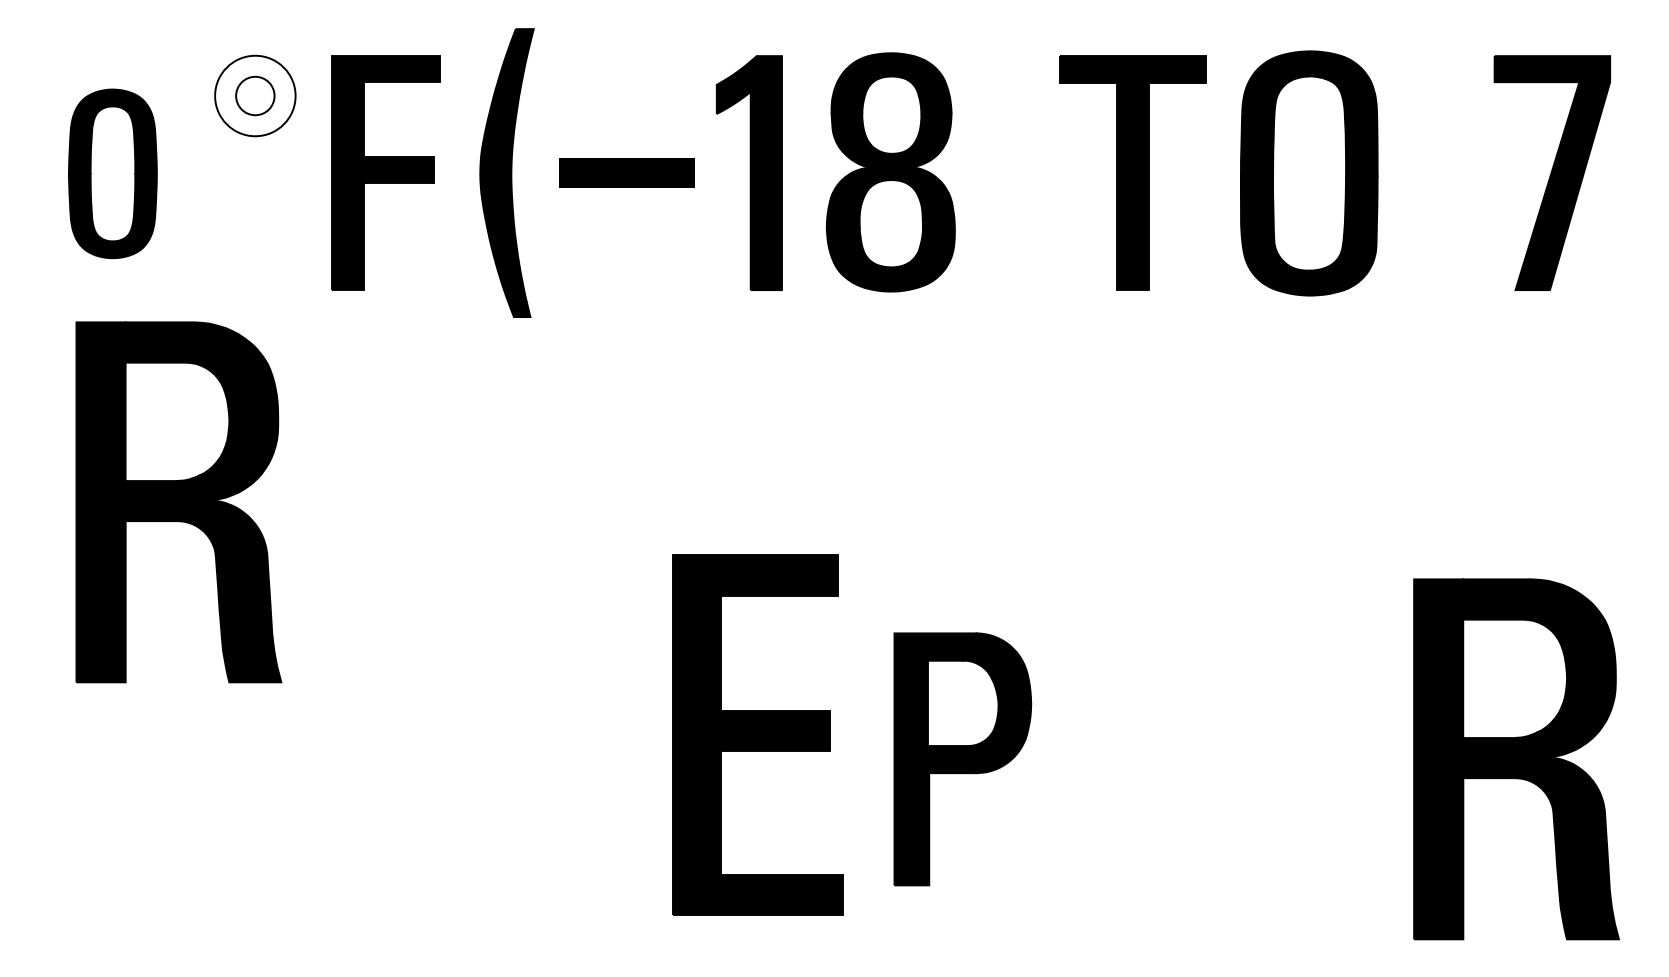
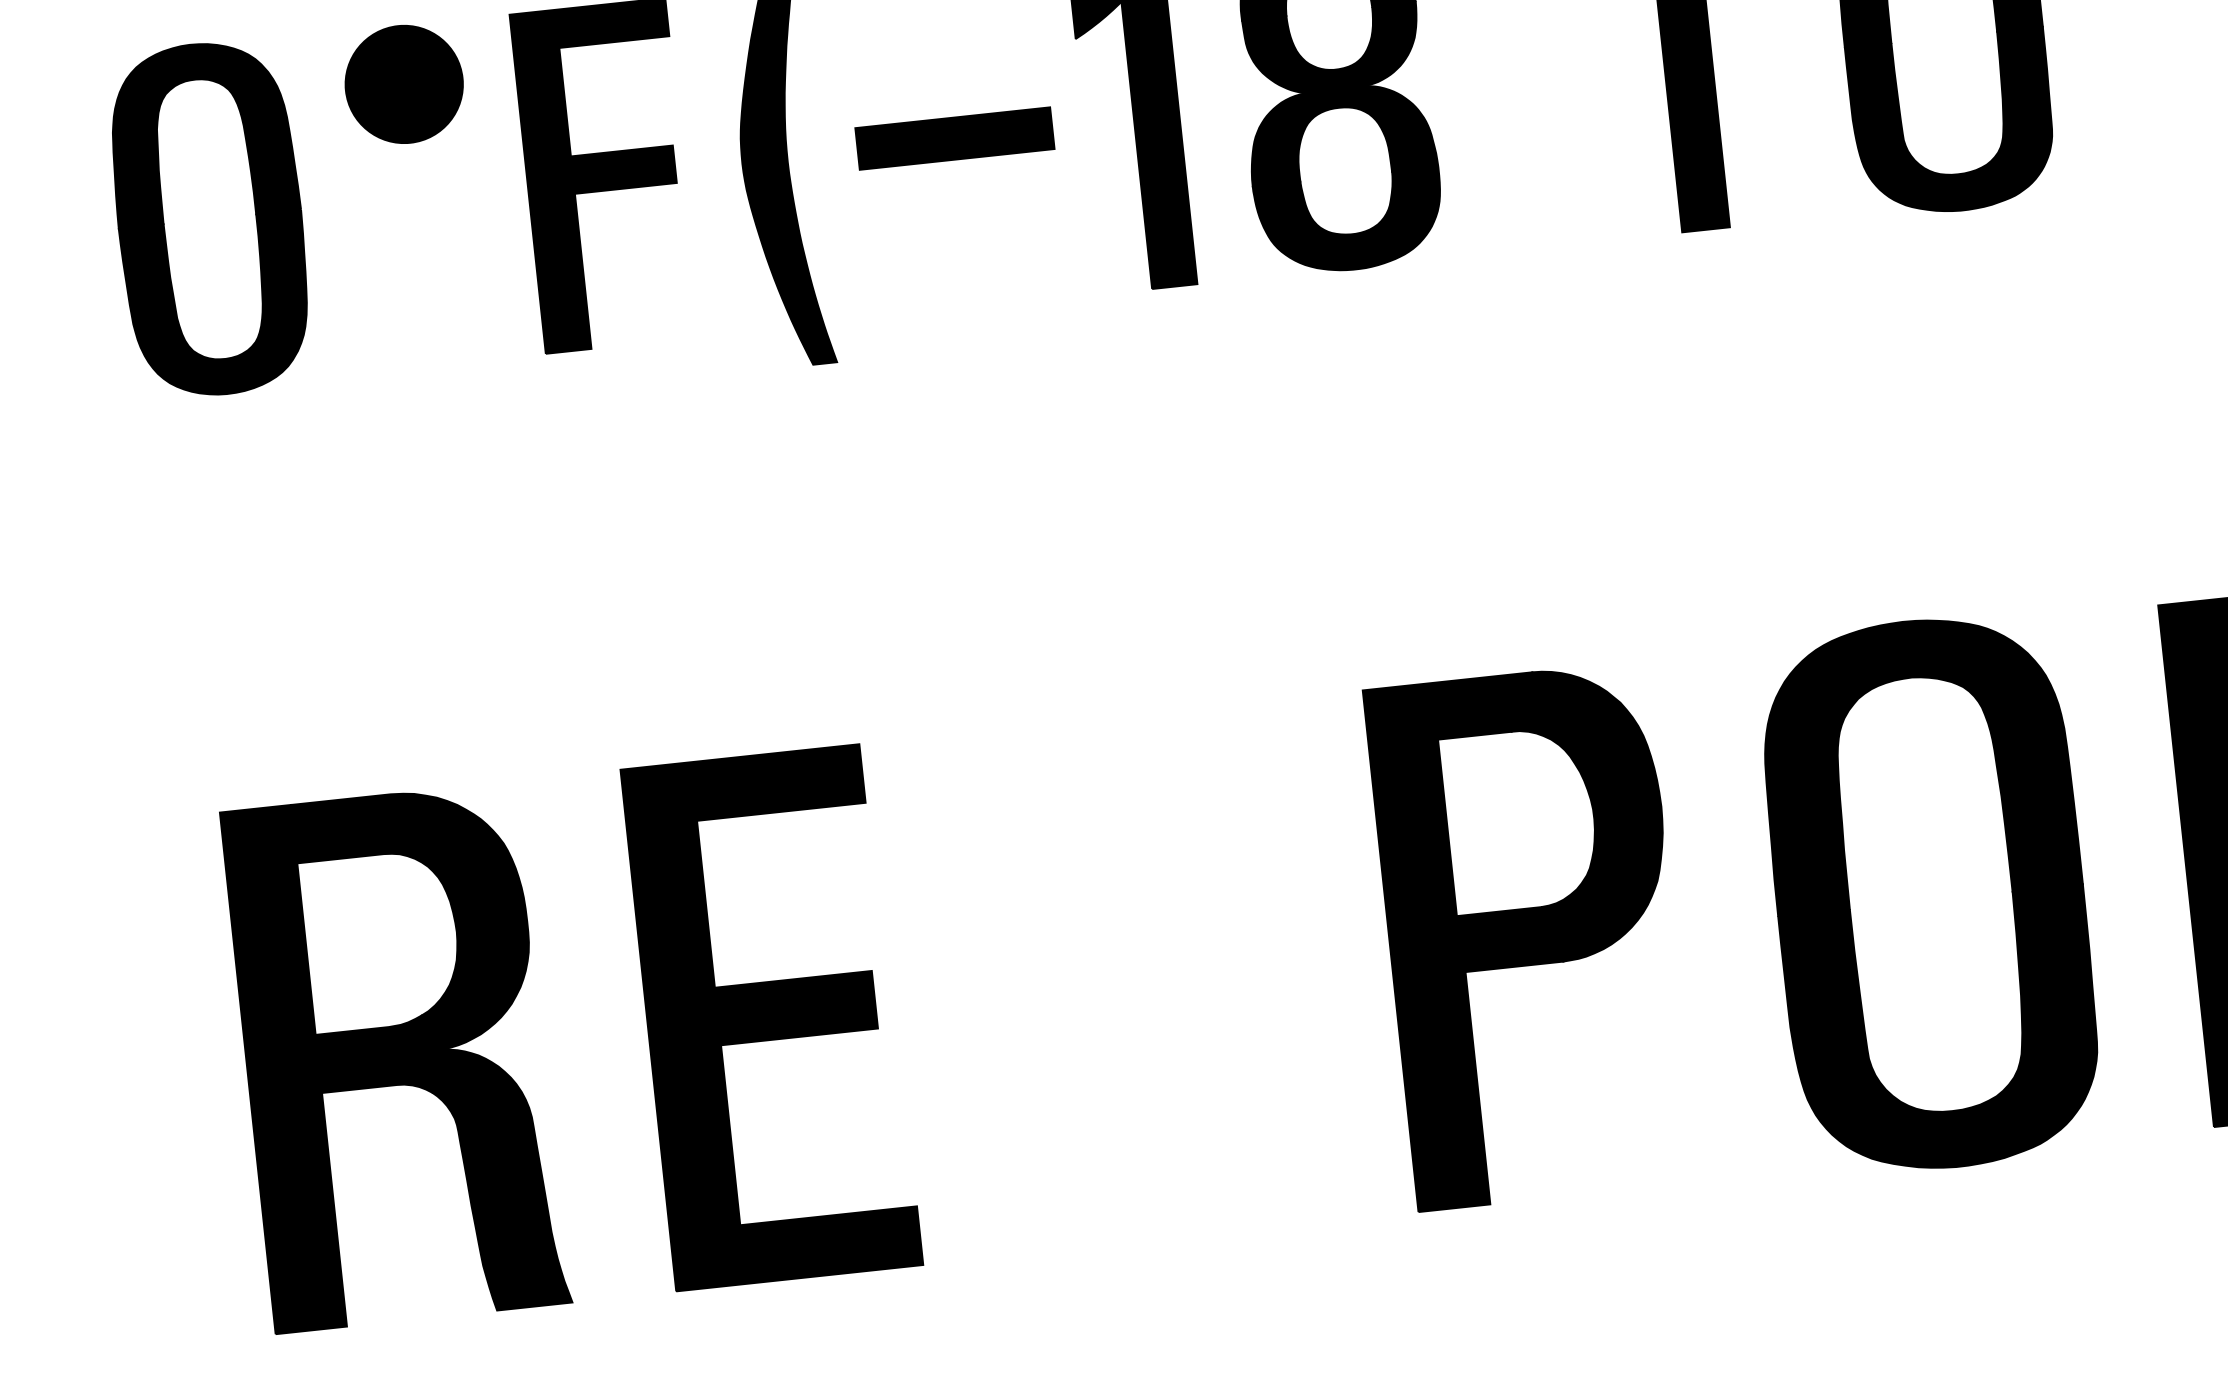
fill: (255, 95) -> (404, 83), added
part: (112, 173) -> (209, 218), size x1.43
part: (178, 502) -> (395, 1057), moved
part: (757, 734) -> (770, 1016), moved
part: (962, 759) -> (1531, 936), size x1.43
part: (1237, 759) -> (1930, 893), added

